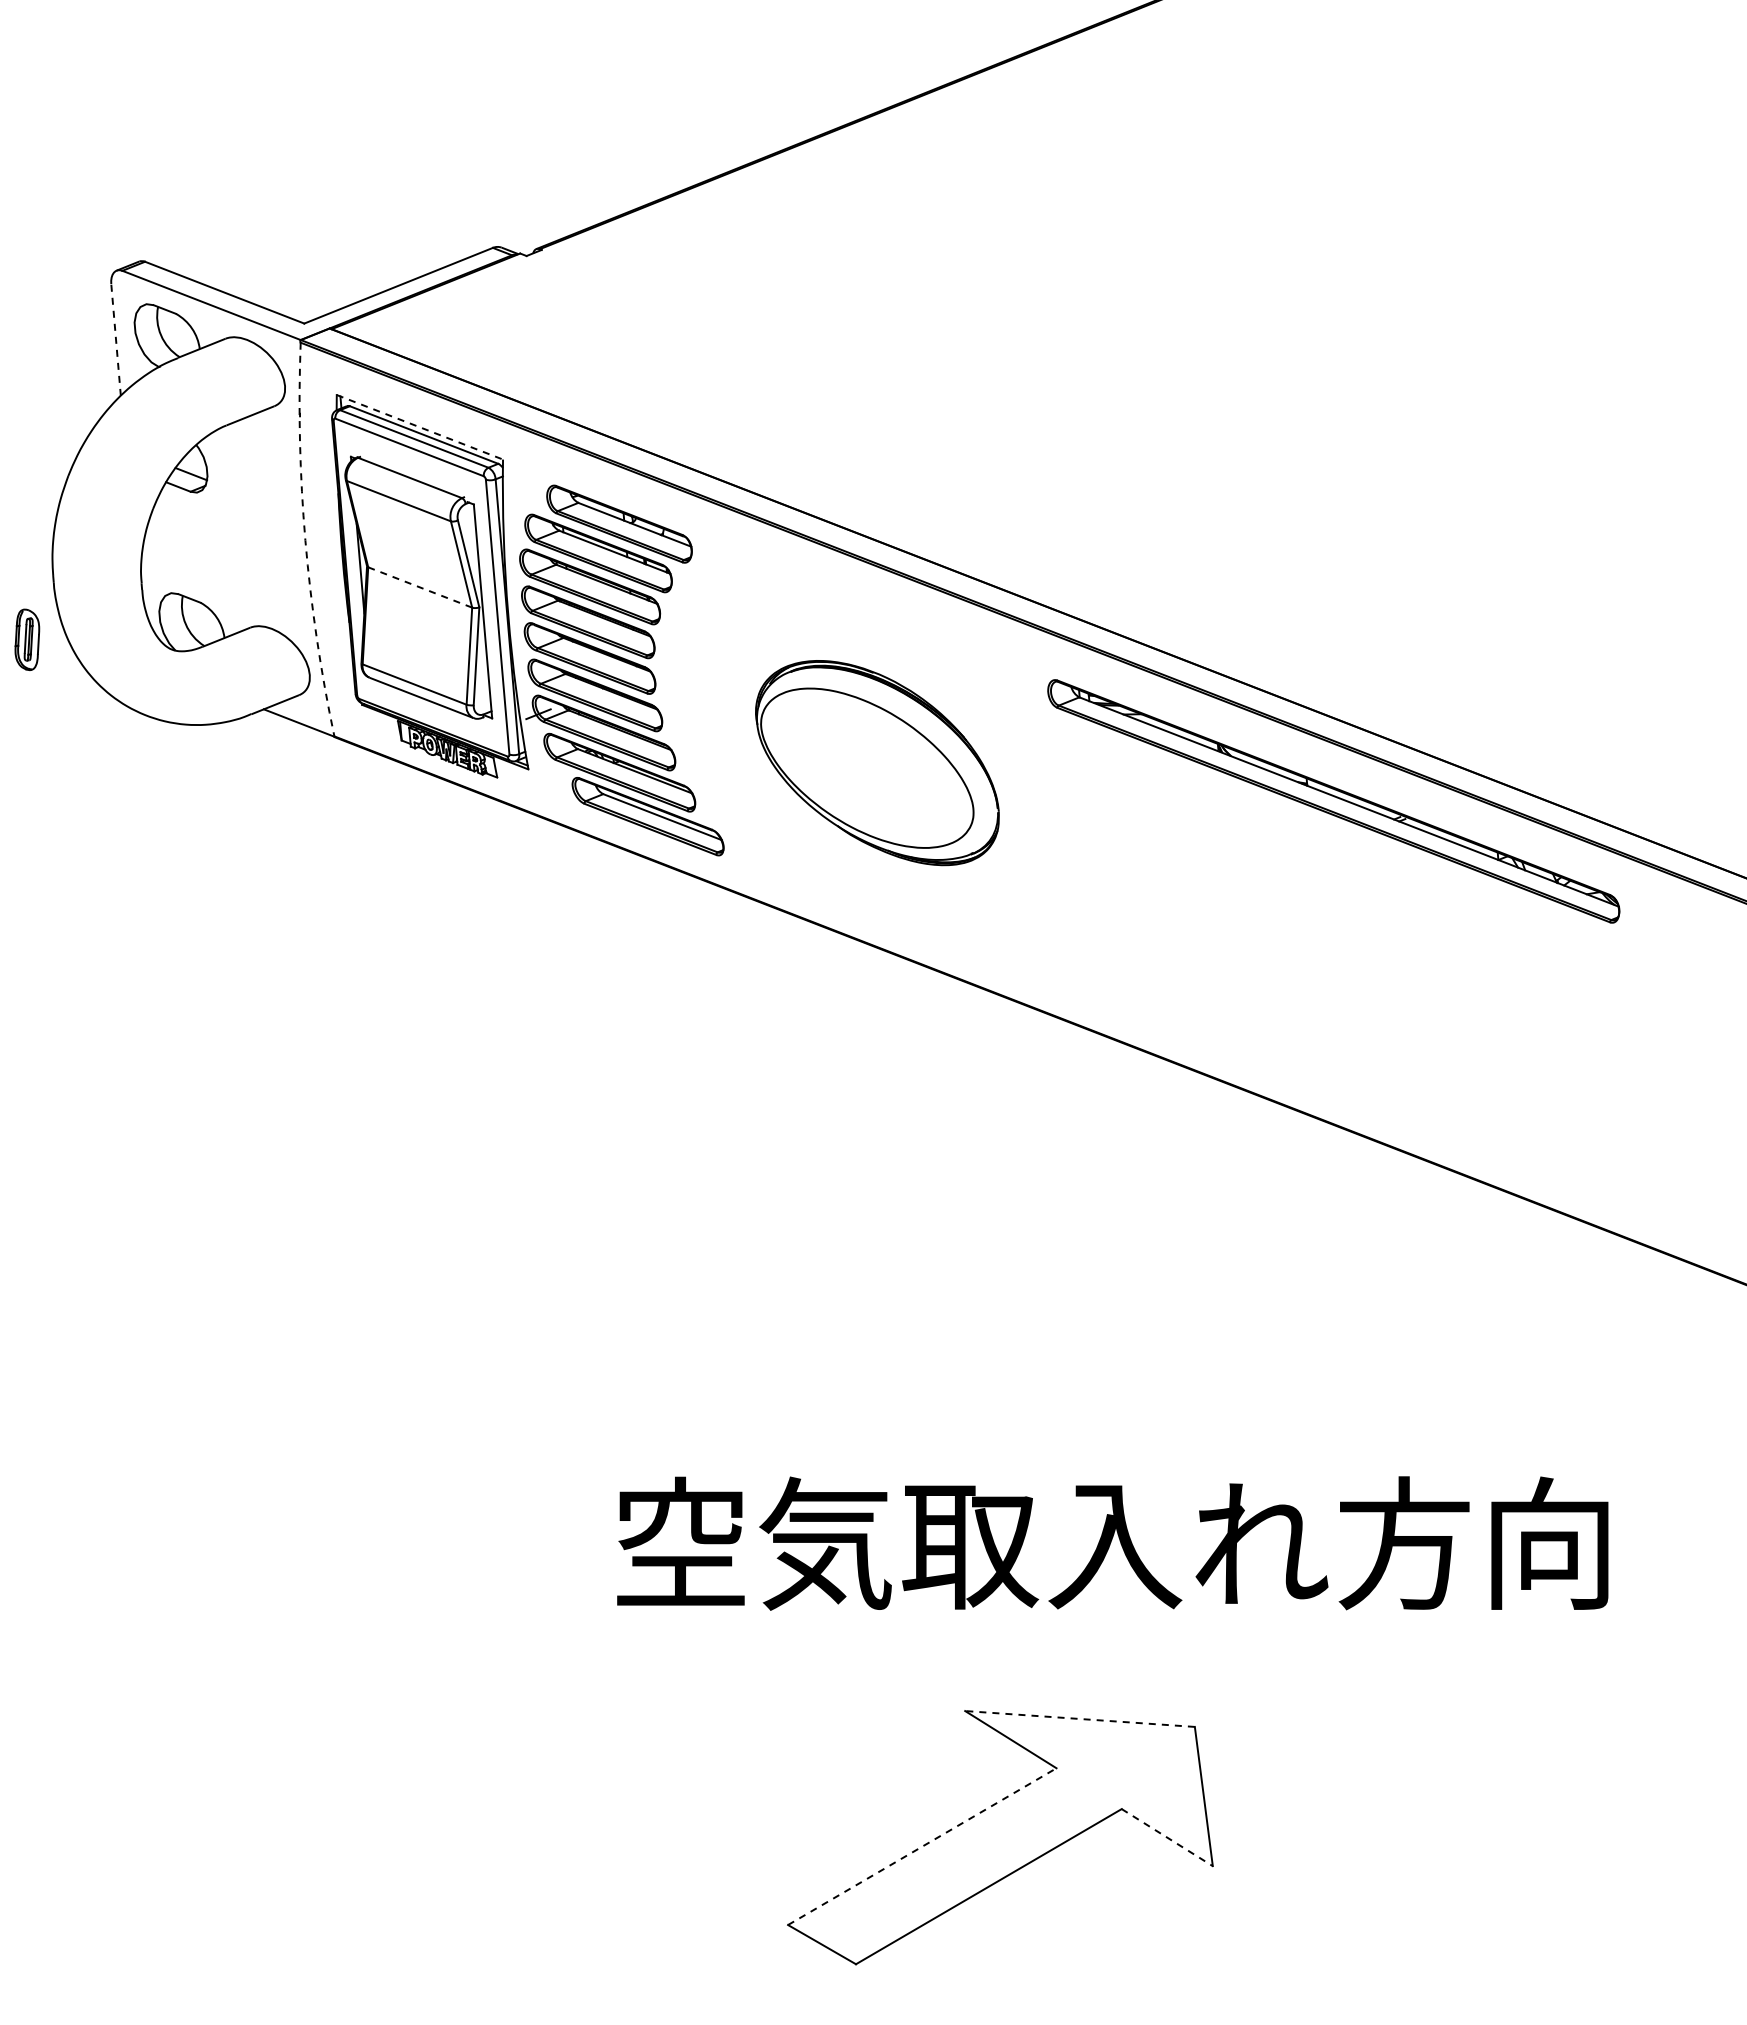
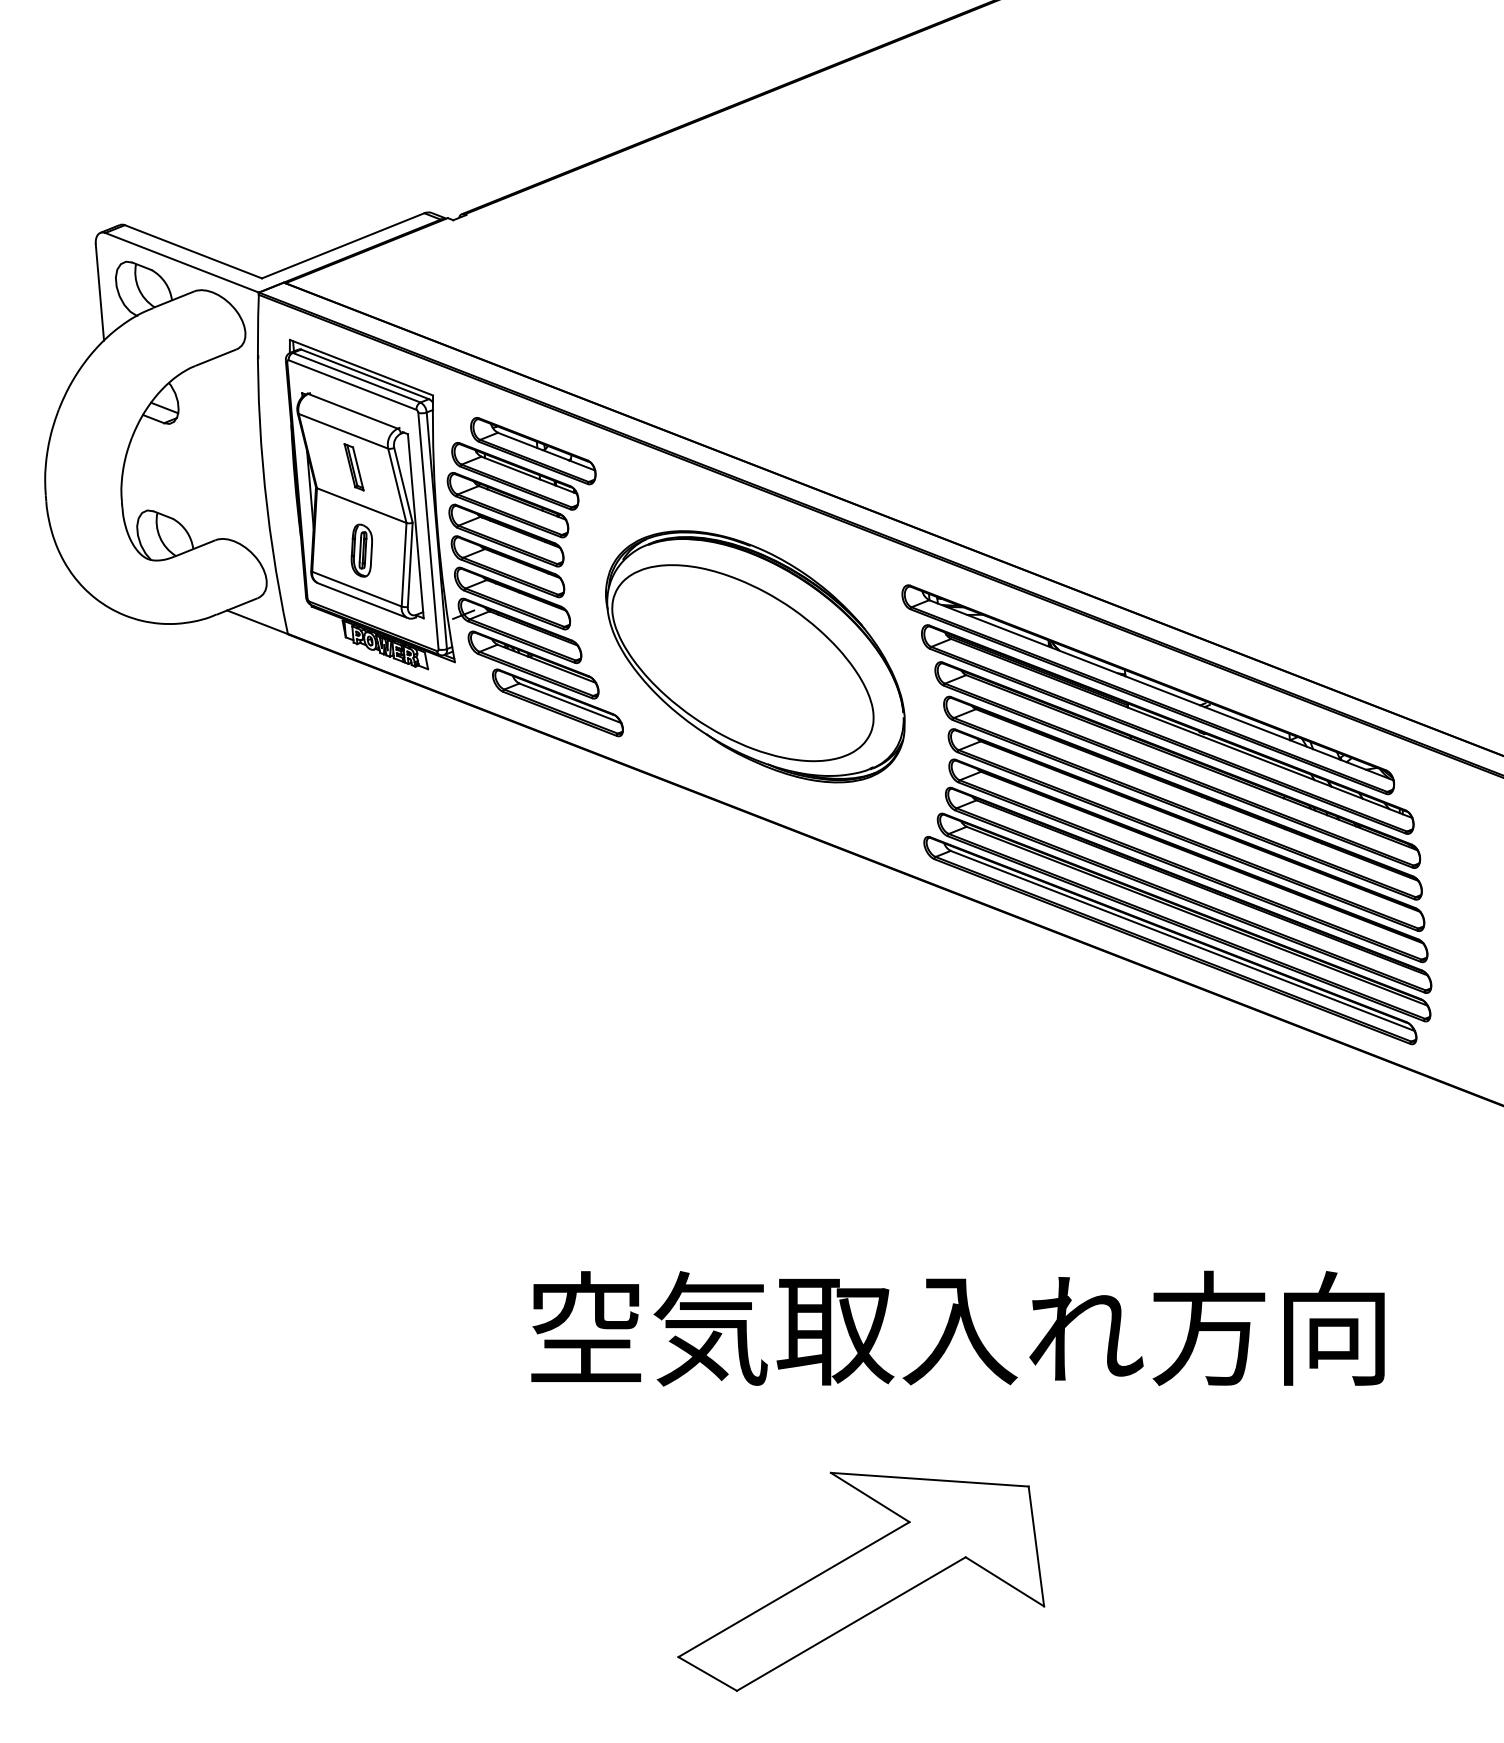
line: (116, 339) -> (100, 292), dashed -> solid
line: (420, 427) -> (362, 367), dashed -> solid
arc: (305, 540) -> (263, 465), dashed -> solid
part: (411, 542) -> (354, 466), added
line: (420, 587) -> (362, 505), dashed -> solid
part: (27, 639) -> (362, 550), moved
part: (877, 762) -> (755, 656), size x1.43
part: (1366, 969) -> (1176, 834), added
line: (1079, 1718) -> (929, 1479), dashed -> solid
line: (1167, 1837) -> (1005, 1581), dashed -> solid
line: (922, 1846) -> (794, 1589), dashed -> solid

